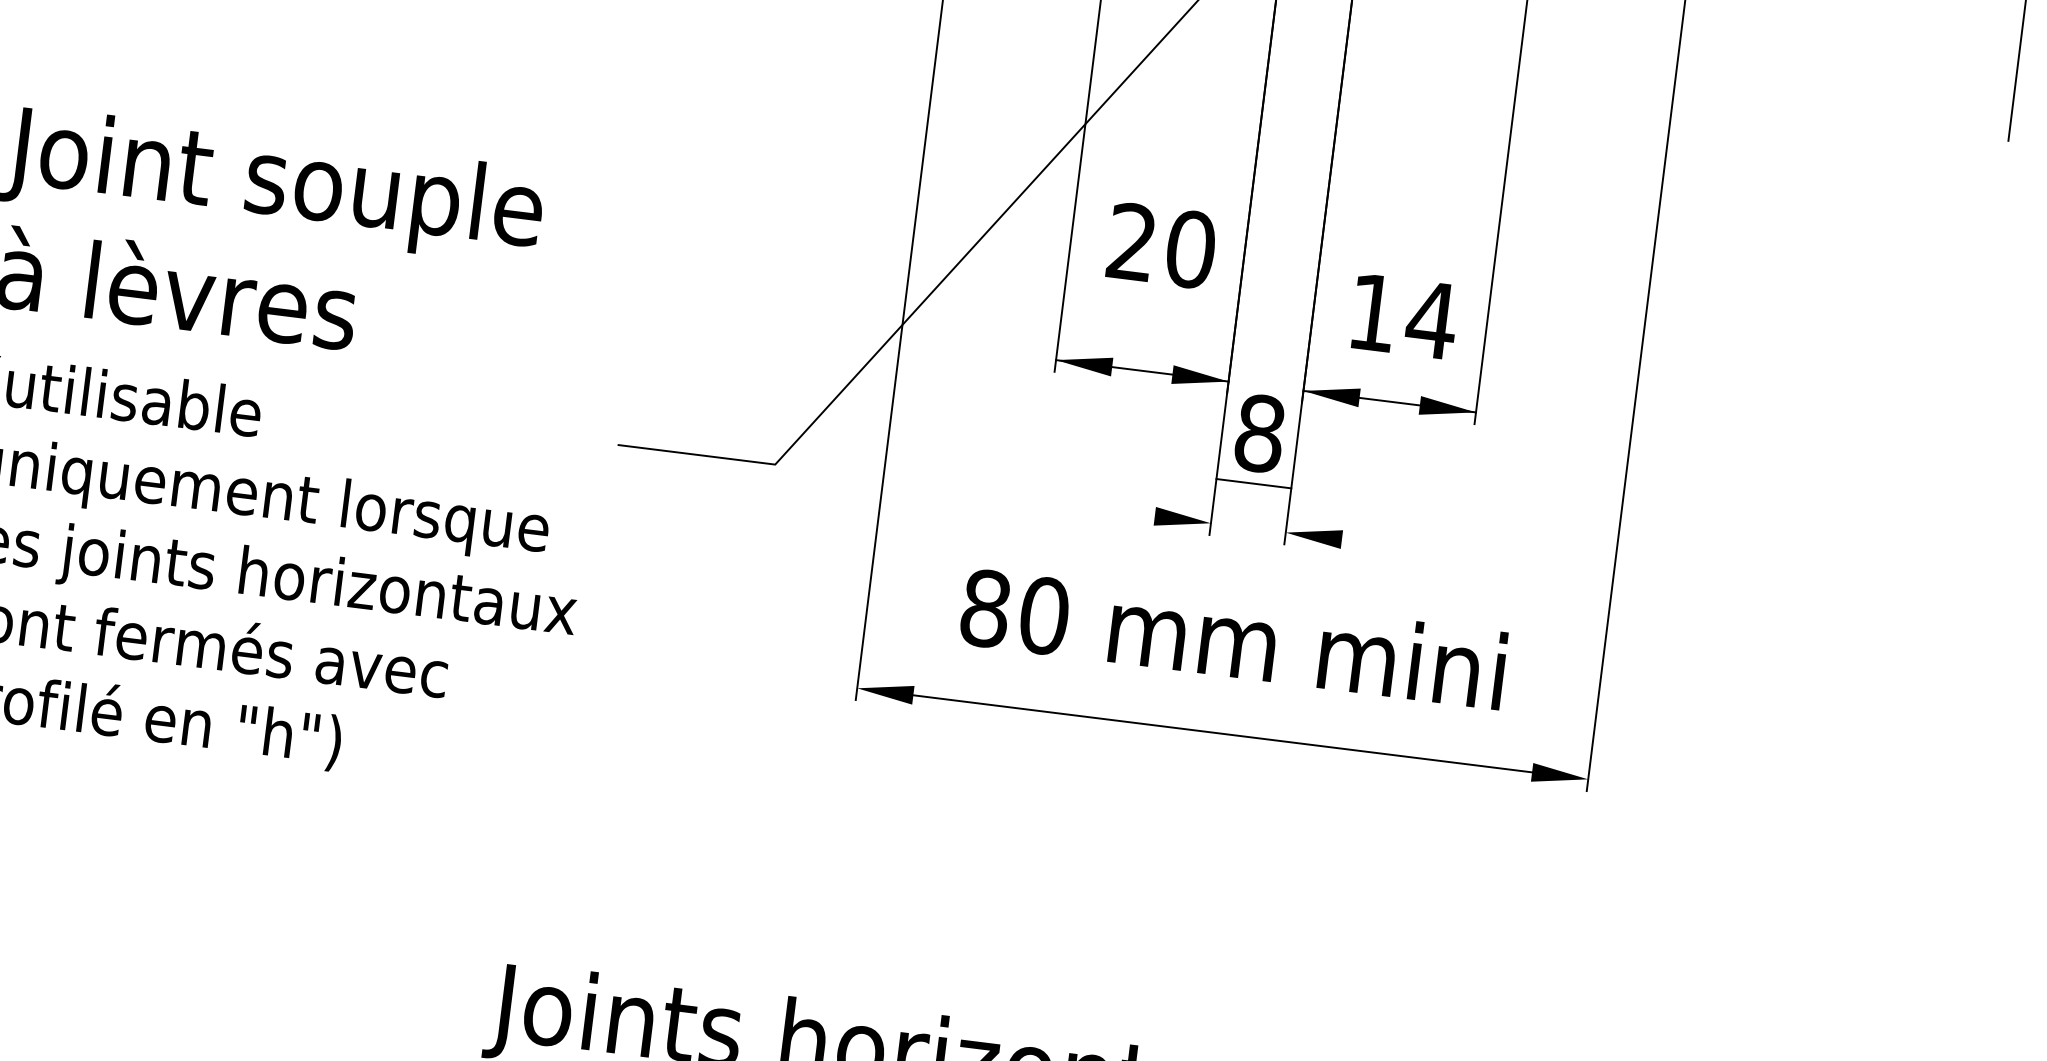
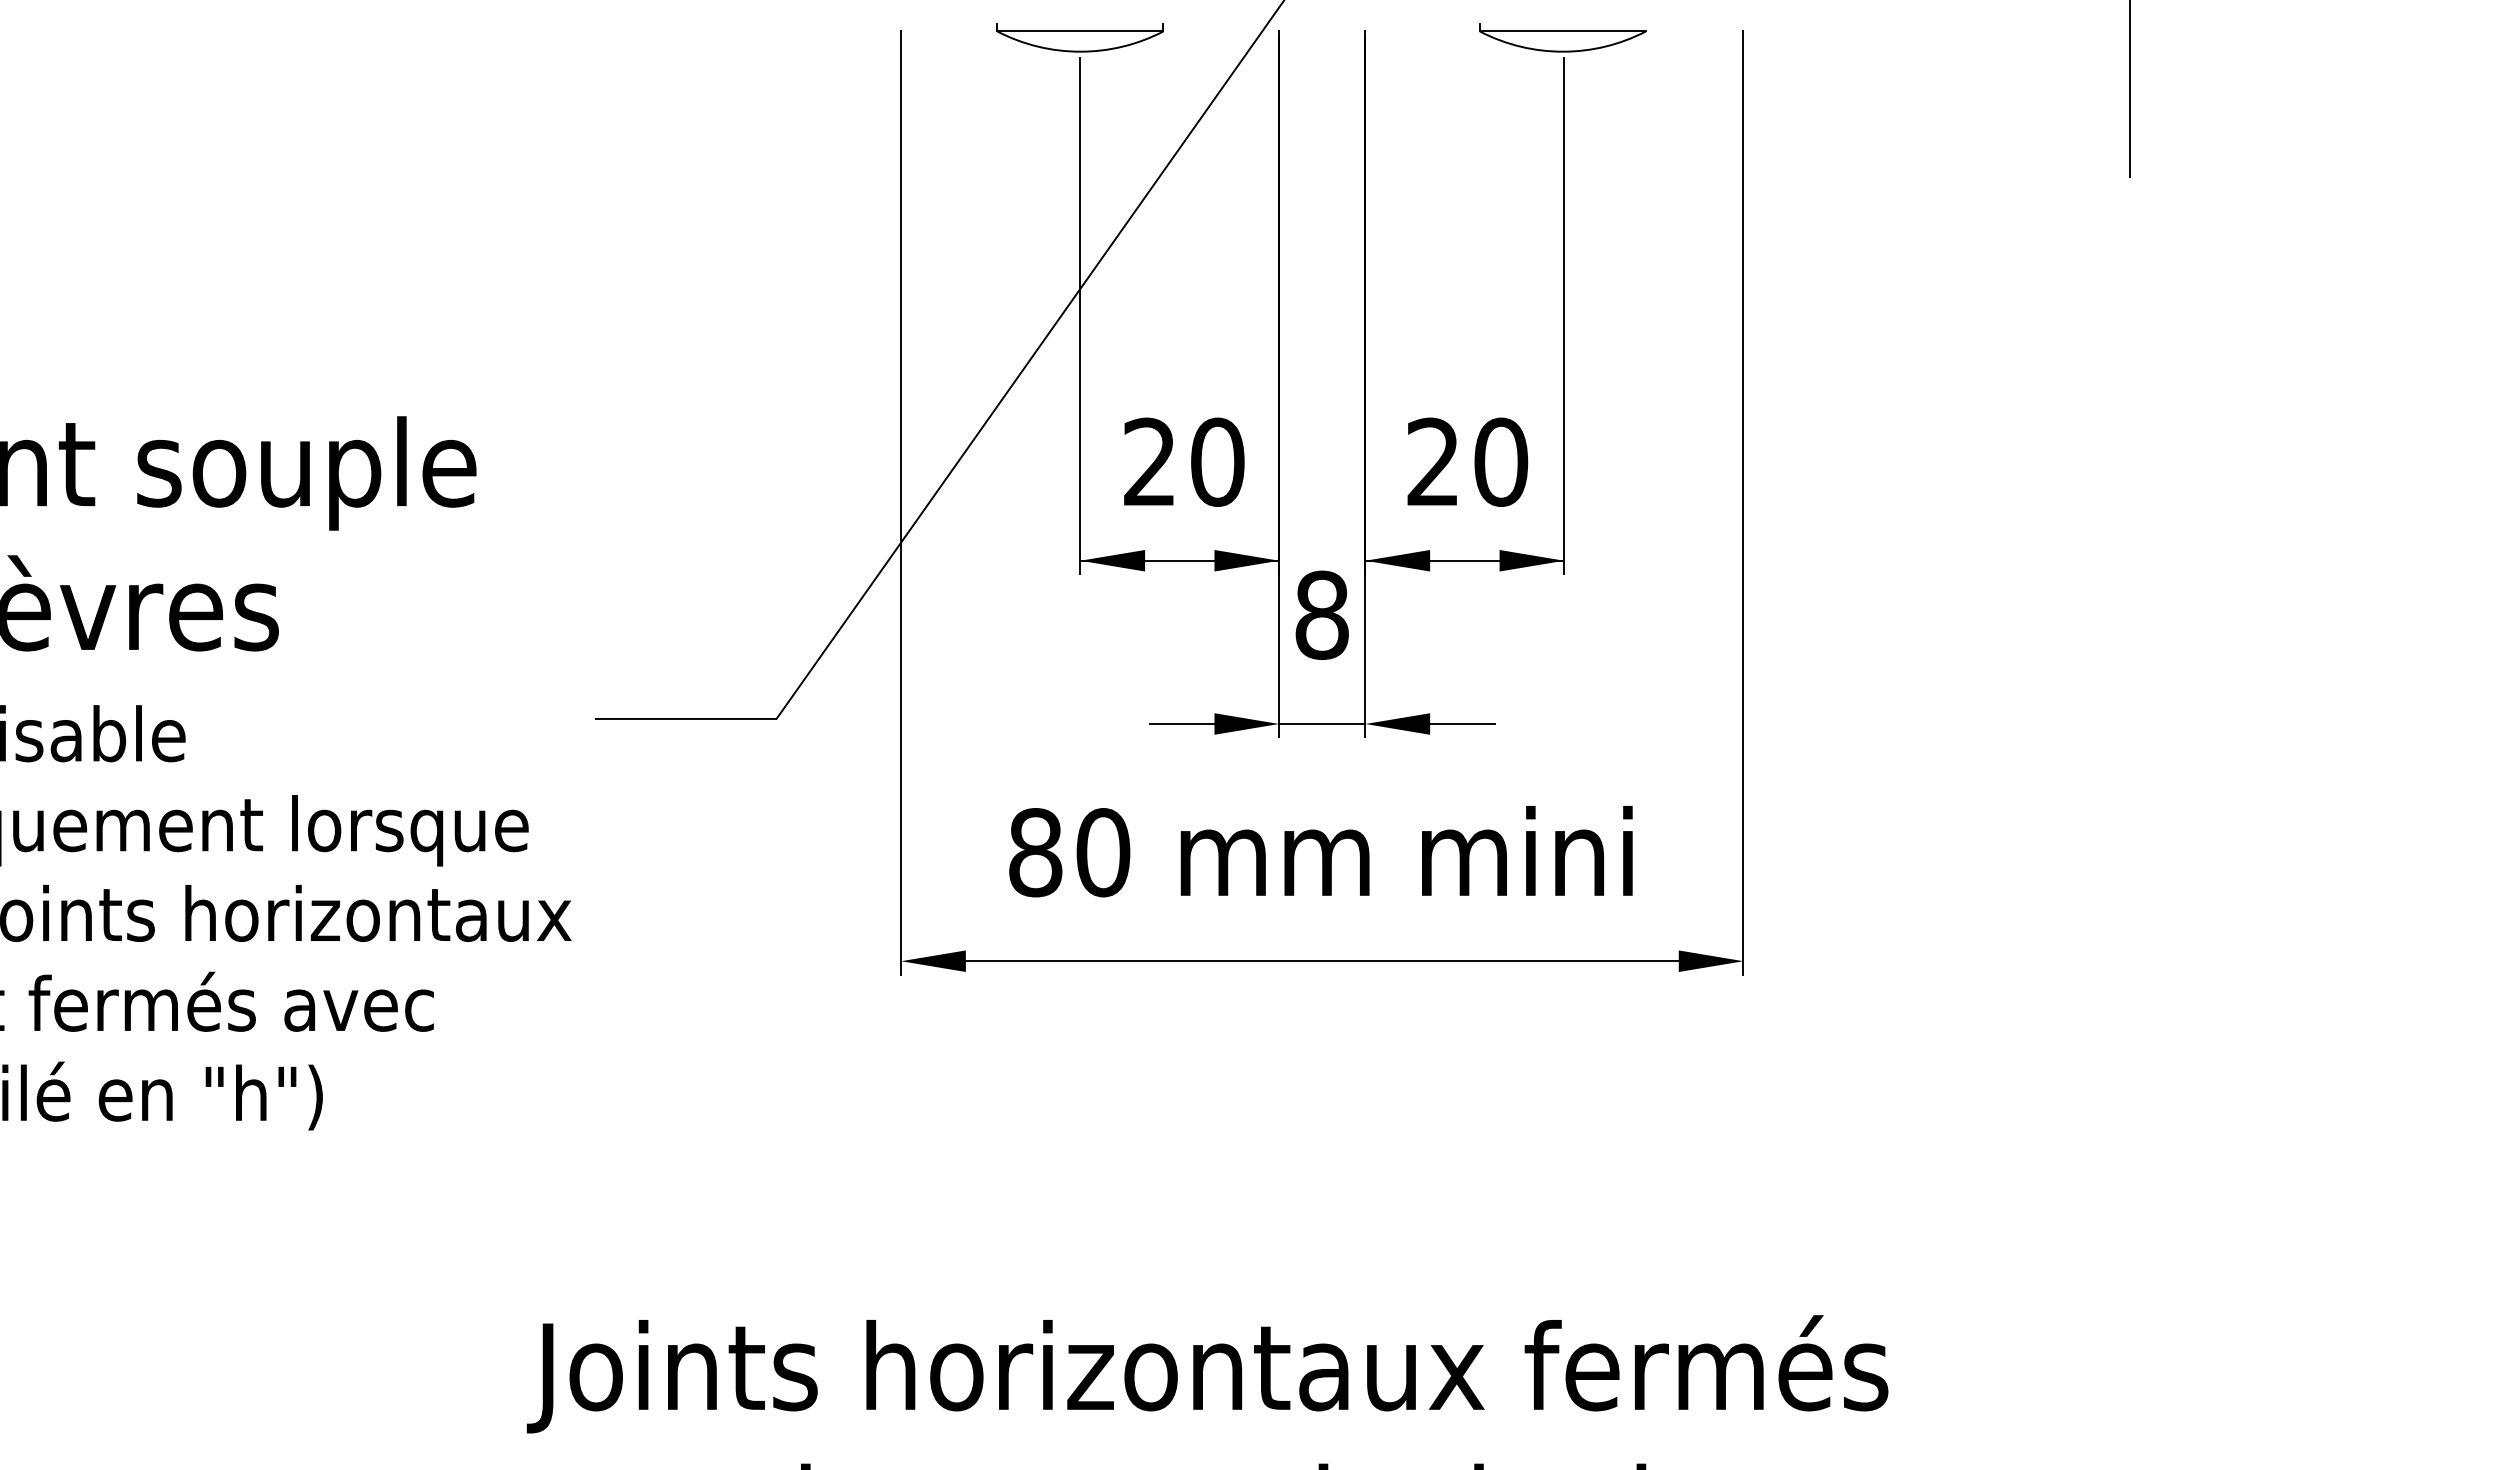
text: (1162, 245) -> (1184, 461), moved
text: (1403, 315) -> (1468, 461), 14 -> 20
line: (1253, 484) -> (1322, 724), moved
line: (1126, 513) -> (1181, 724), added
line: (1369, 543) -> (1462, 724), added

